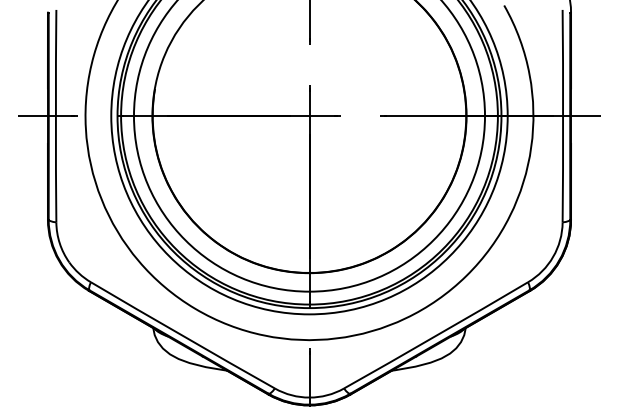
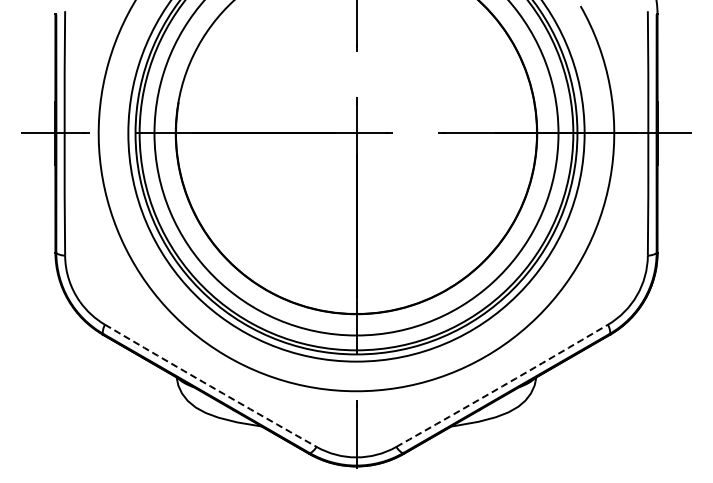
arc: (182, 335) -> (210, 386), solid -> dashed
arc: (436, 335) -> (502, 386), solid -> dashed

